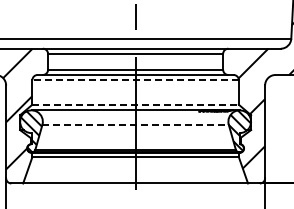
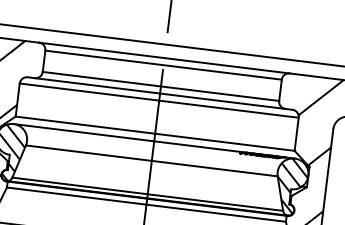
line: (135, 80) -> (159, 100), dashed -> solid
line: (136, 104) -> (156, 133), dashed -> solid
line: (136, 124) -> (153, 160), dashed -> solid

